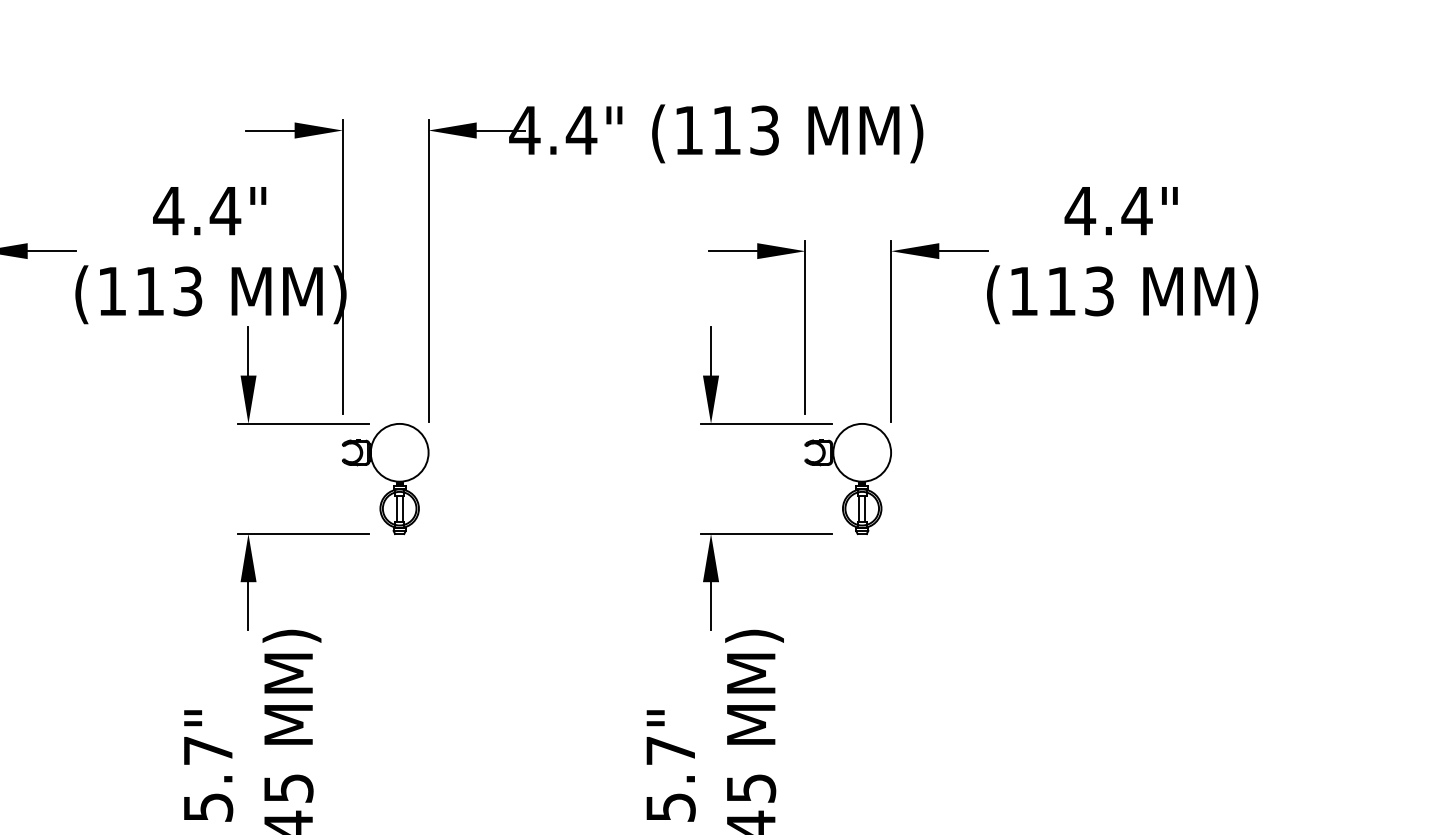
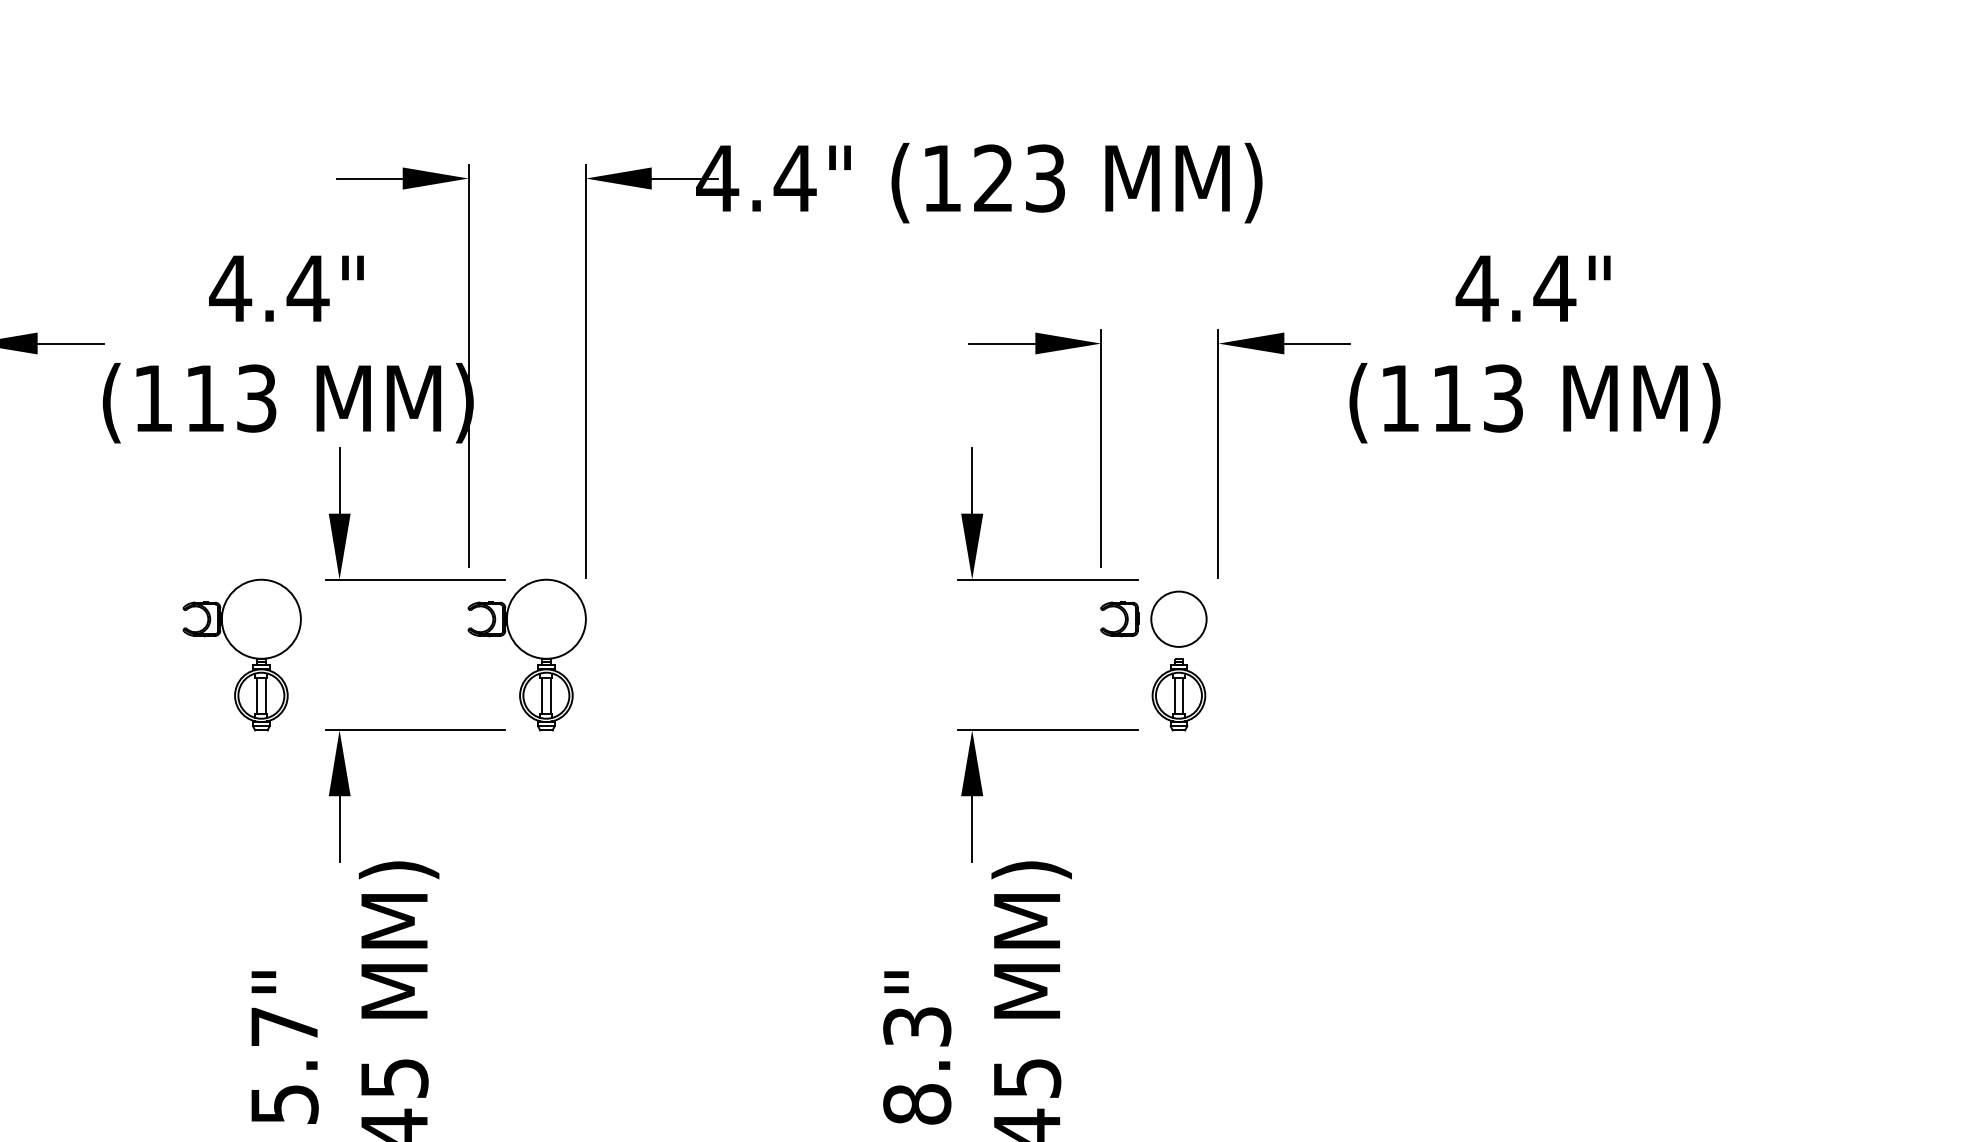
text: (726, 129) -> (993, 177), (113 -> (123
circle: (861, 452) -> (1178, 618), size x0.7
part: (176, 478) -> (241, 654), added
text: (671, 779) -> (917, 1065), 5.7" -> 8.3"

